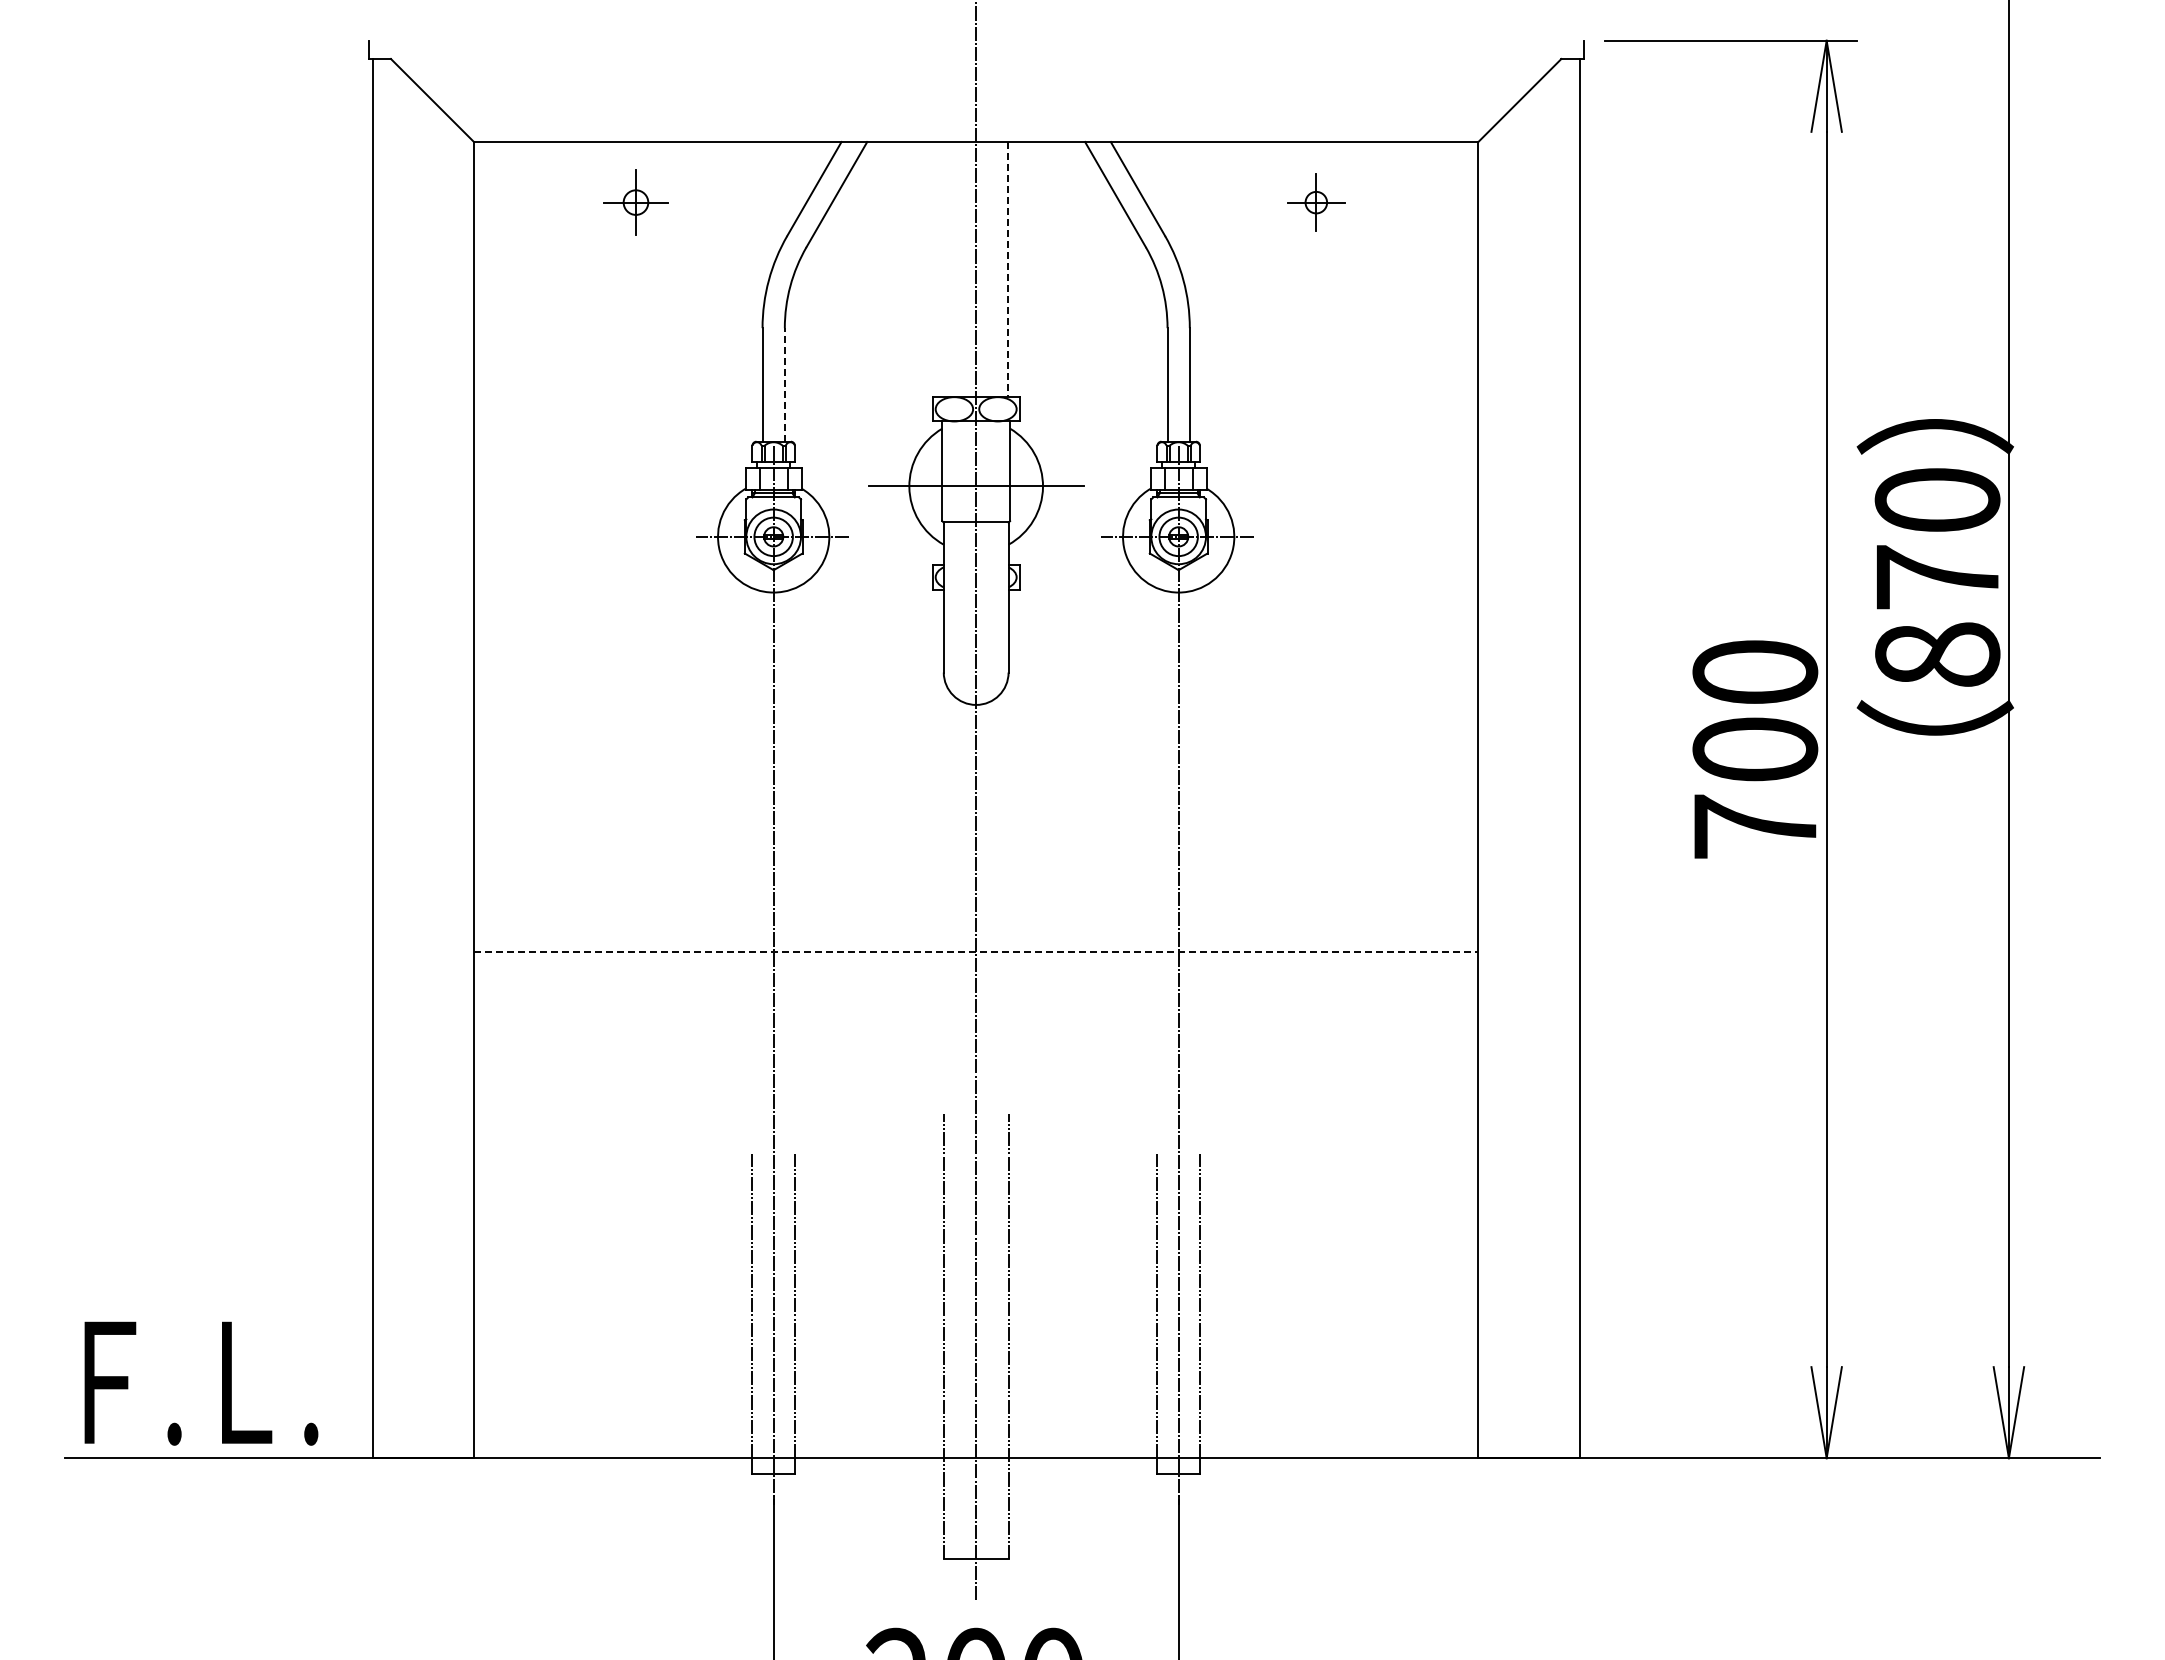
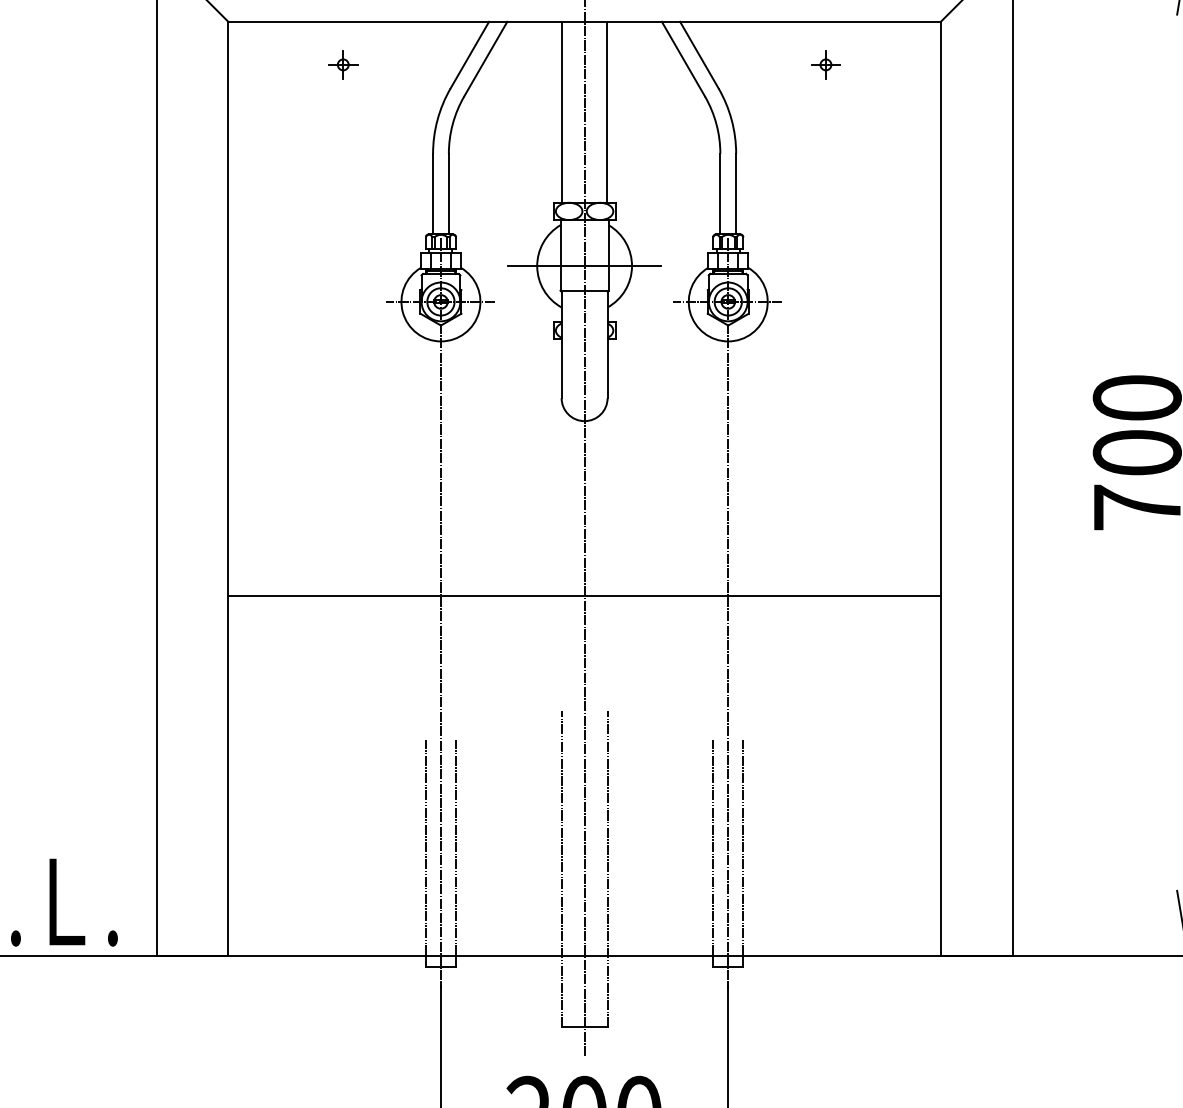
part: (635, 202) -> (342, 64), size x0.62
part: (1316, 202) -> (826, 64), size x0.71
line: (944, 269) -> (562, 112), added
line: (1008, 269) -> (607, 112), dashed -> solid
line: (784, 384) -> (448, 193), dashed -> solid
line: (976, 952) -> (584, 596), dashed -> solid

